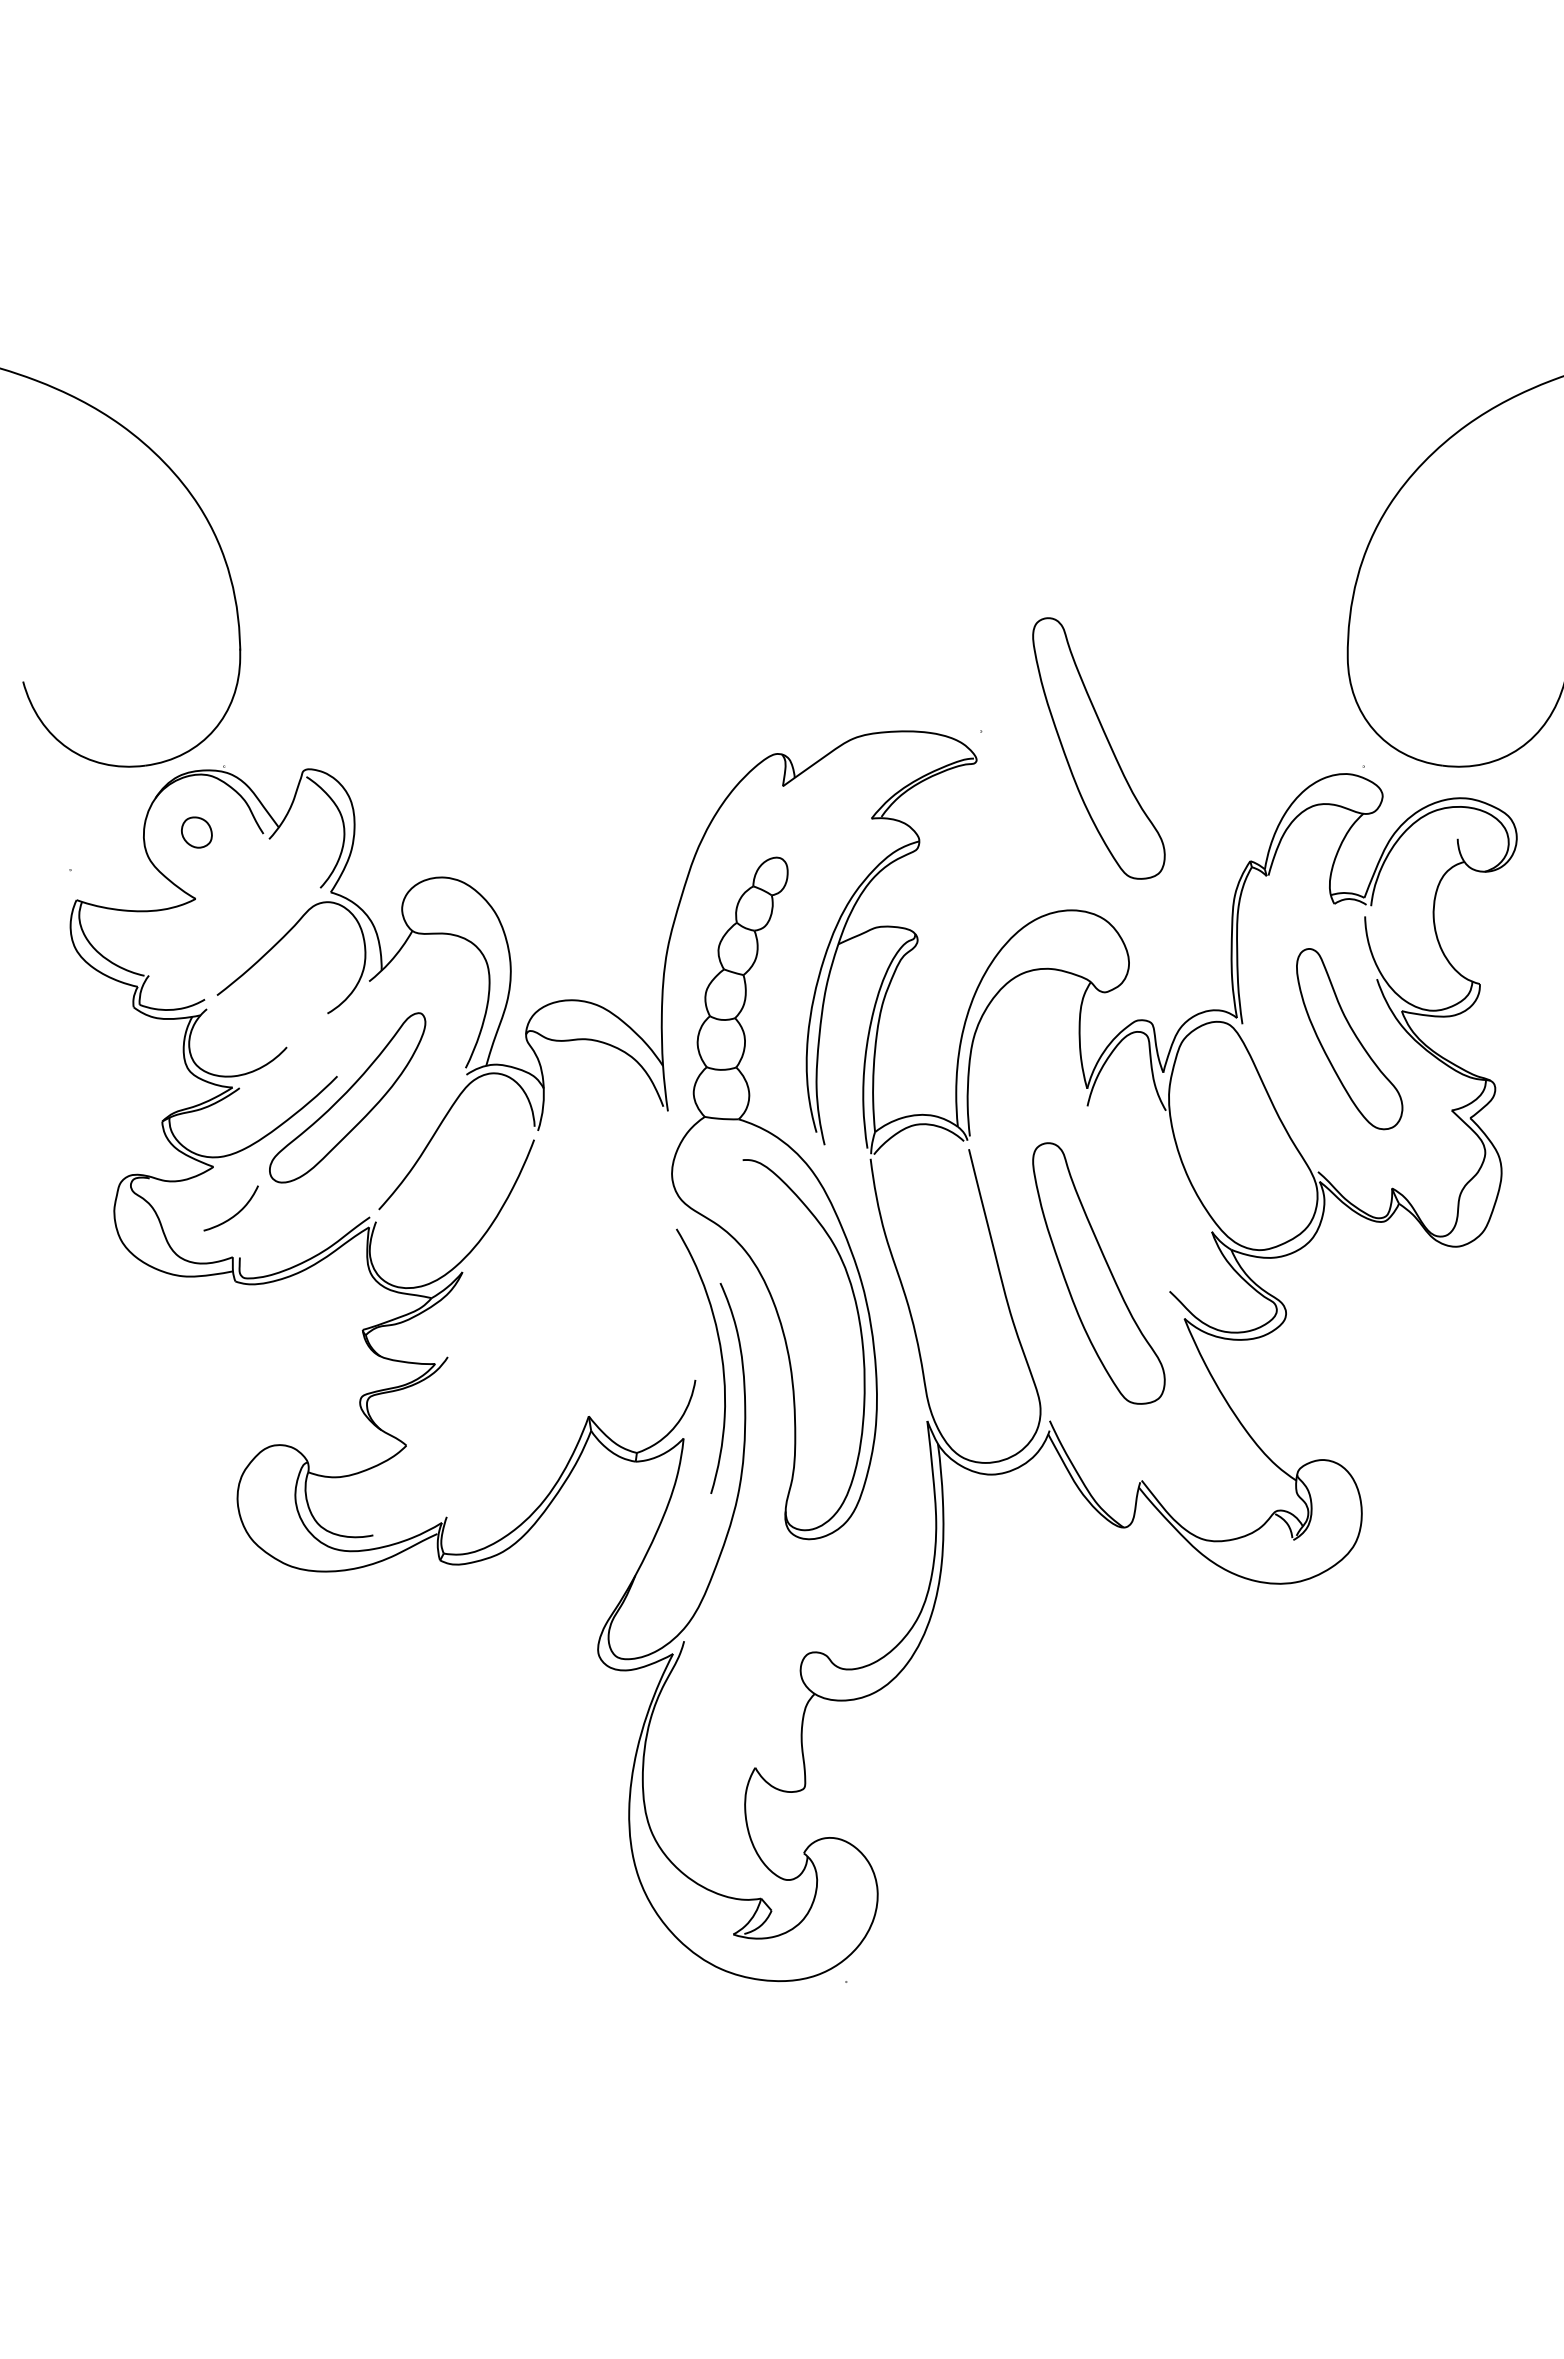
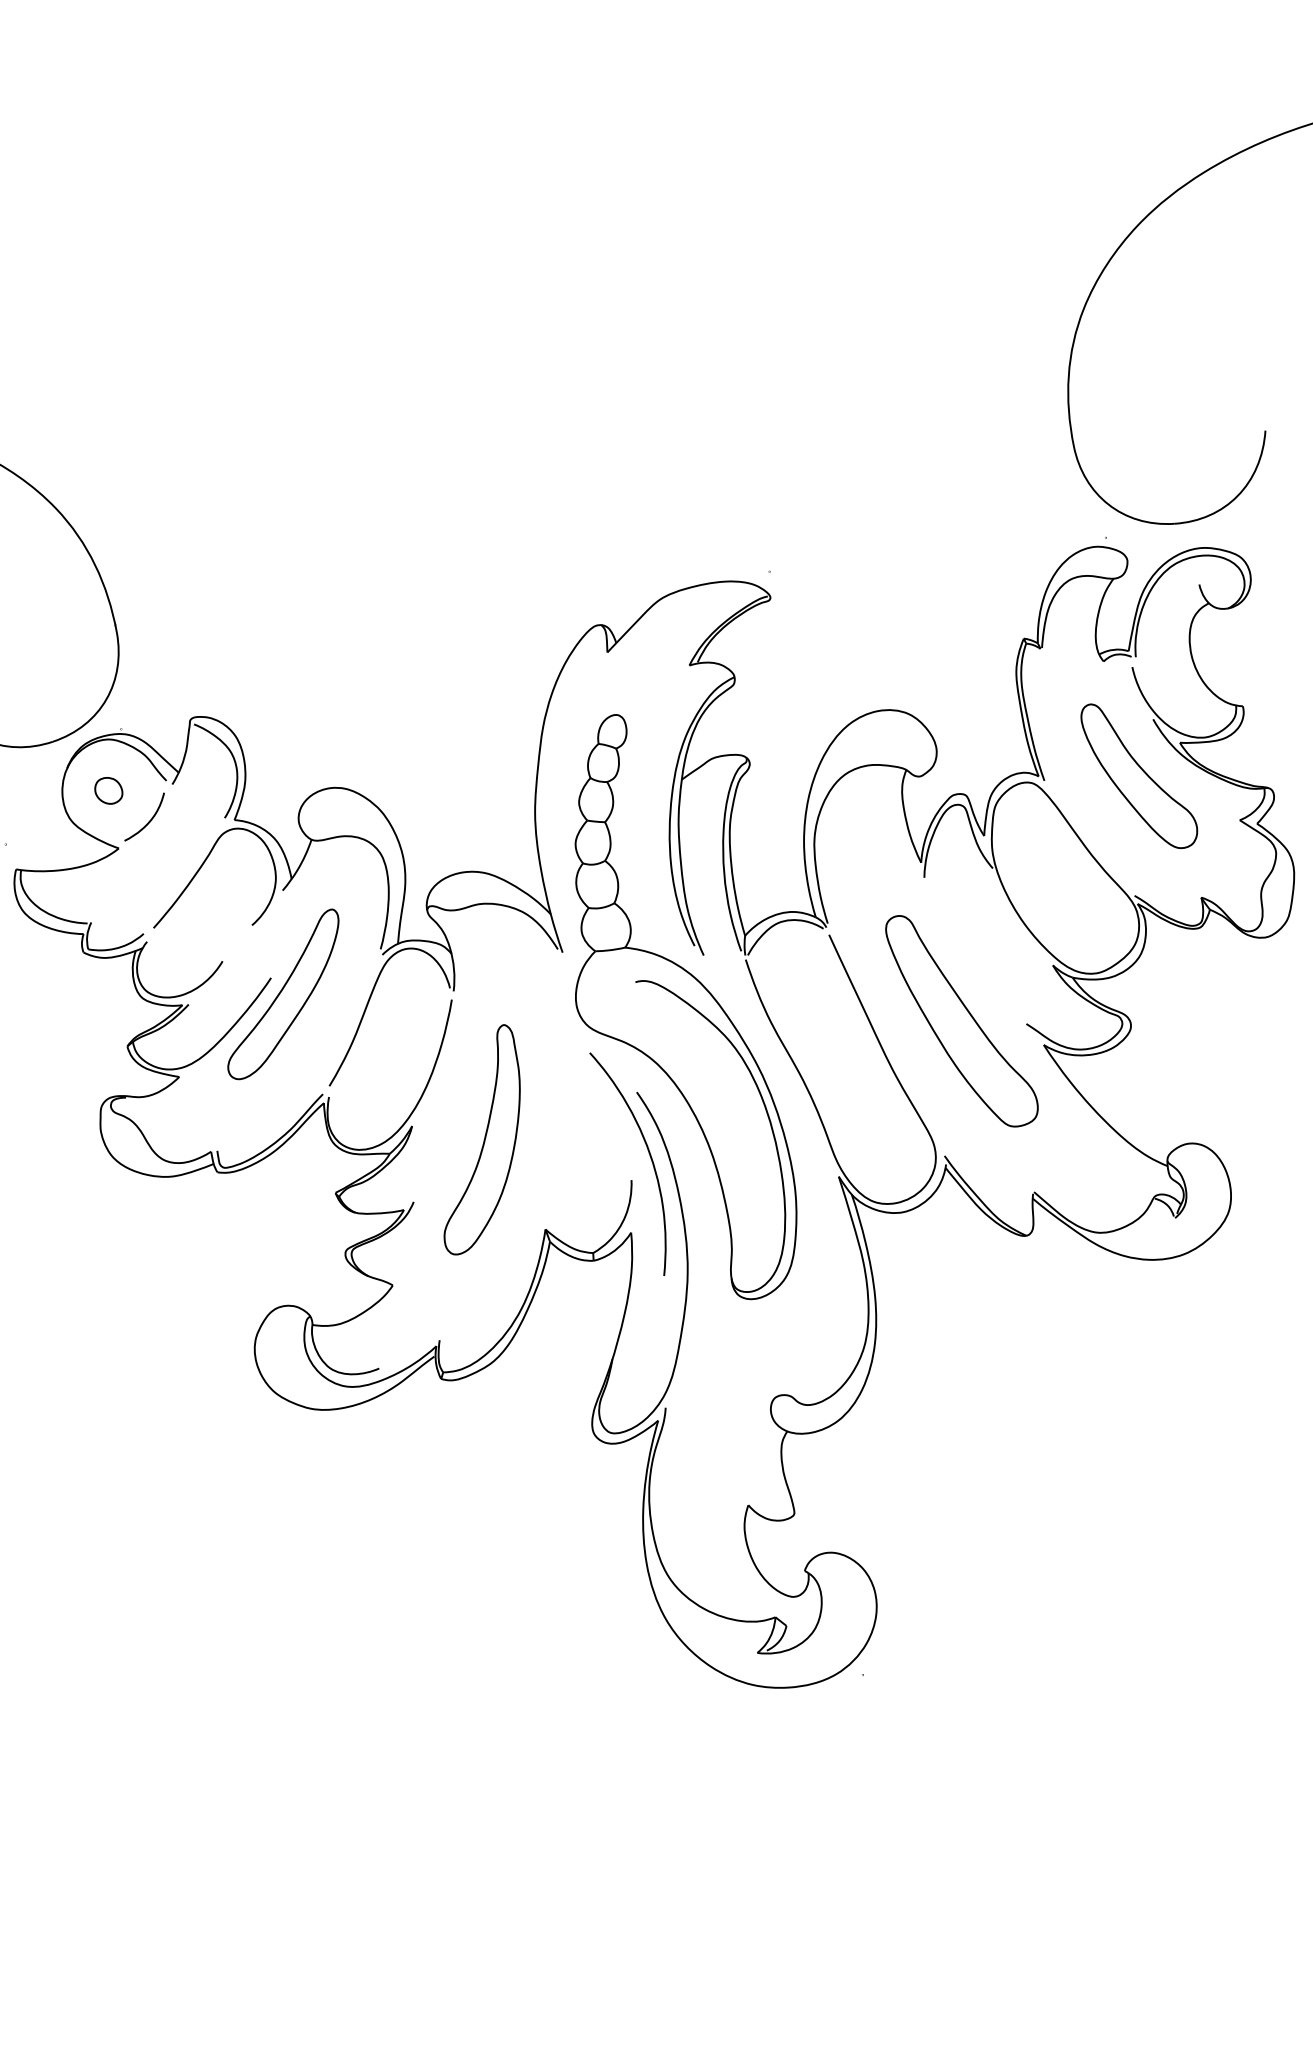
part: (1098, 748) -> (873, 566), removed
curve: (235, 1213) -> (149, 820), moved
part: (534, 1302) -> (479, 1140), added

